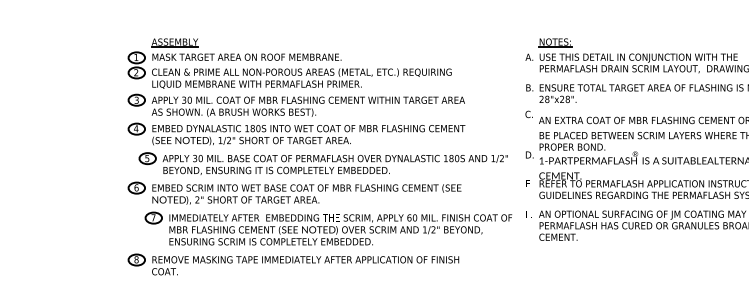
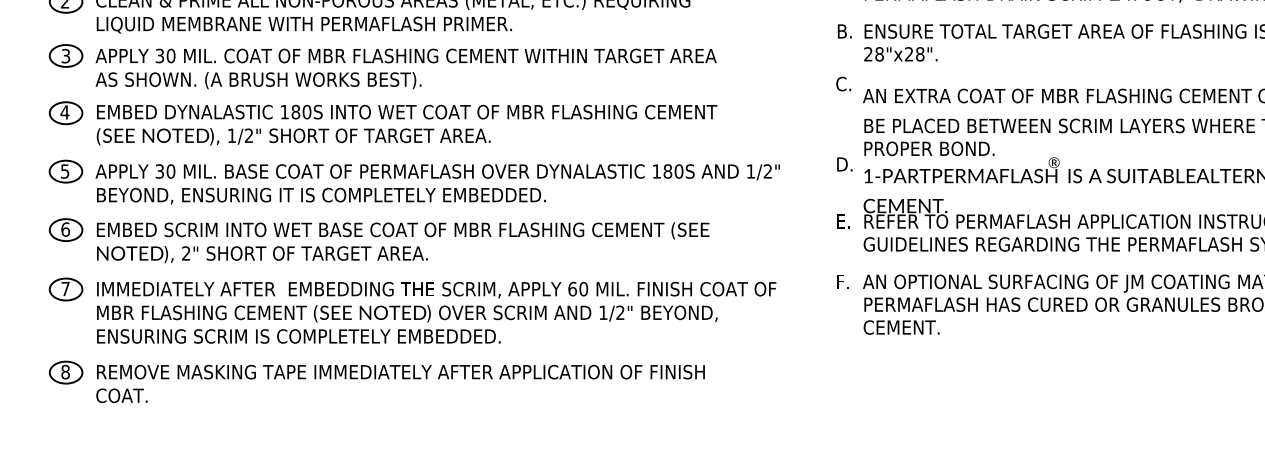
part: (322, 163) -> (412, 181), moved
part: (328, 228) -> (412, 310), moved

